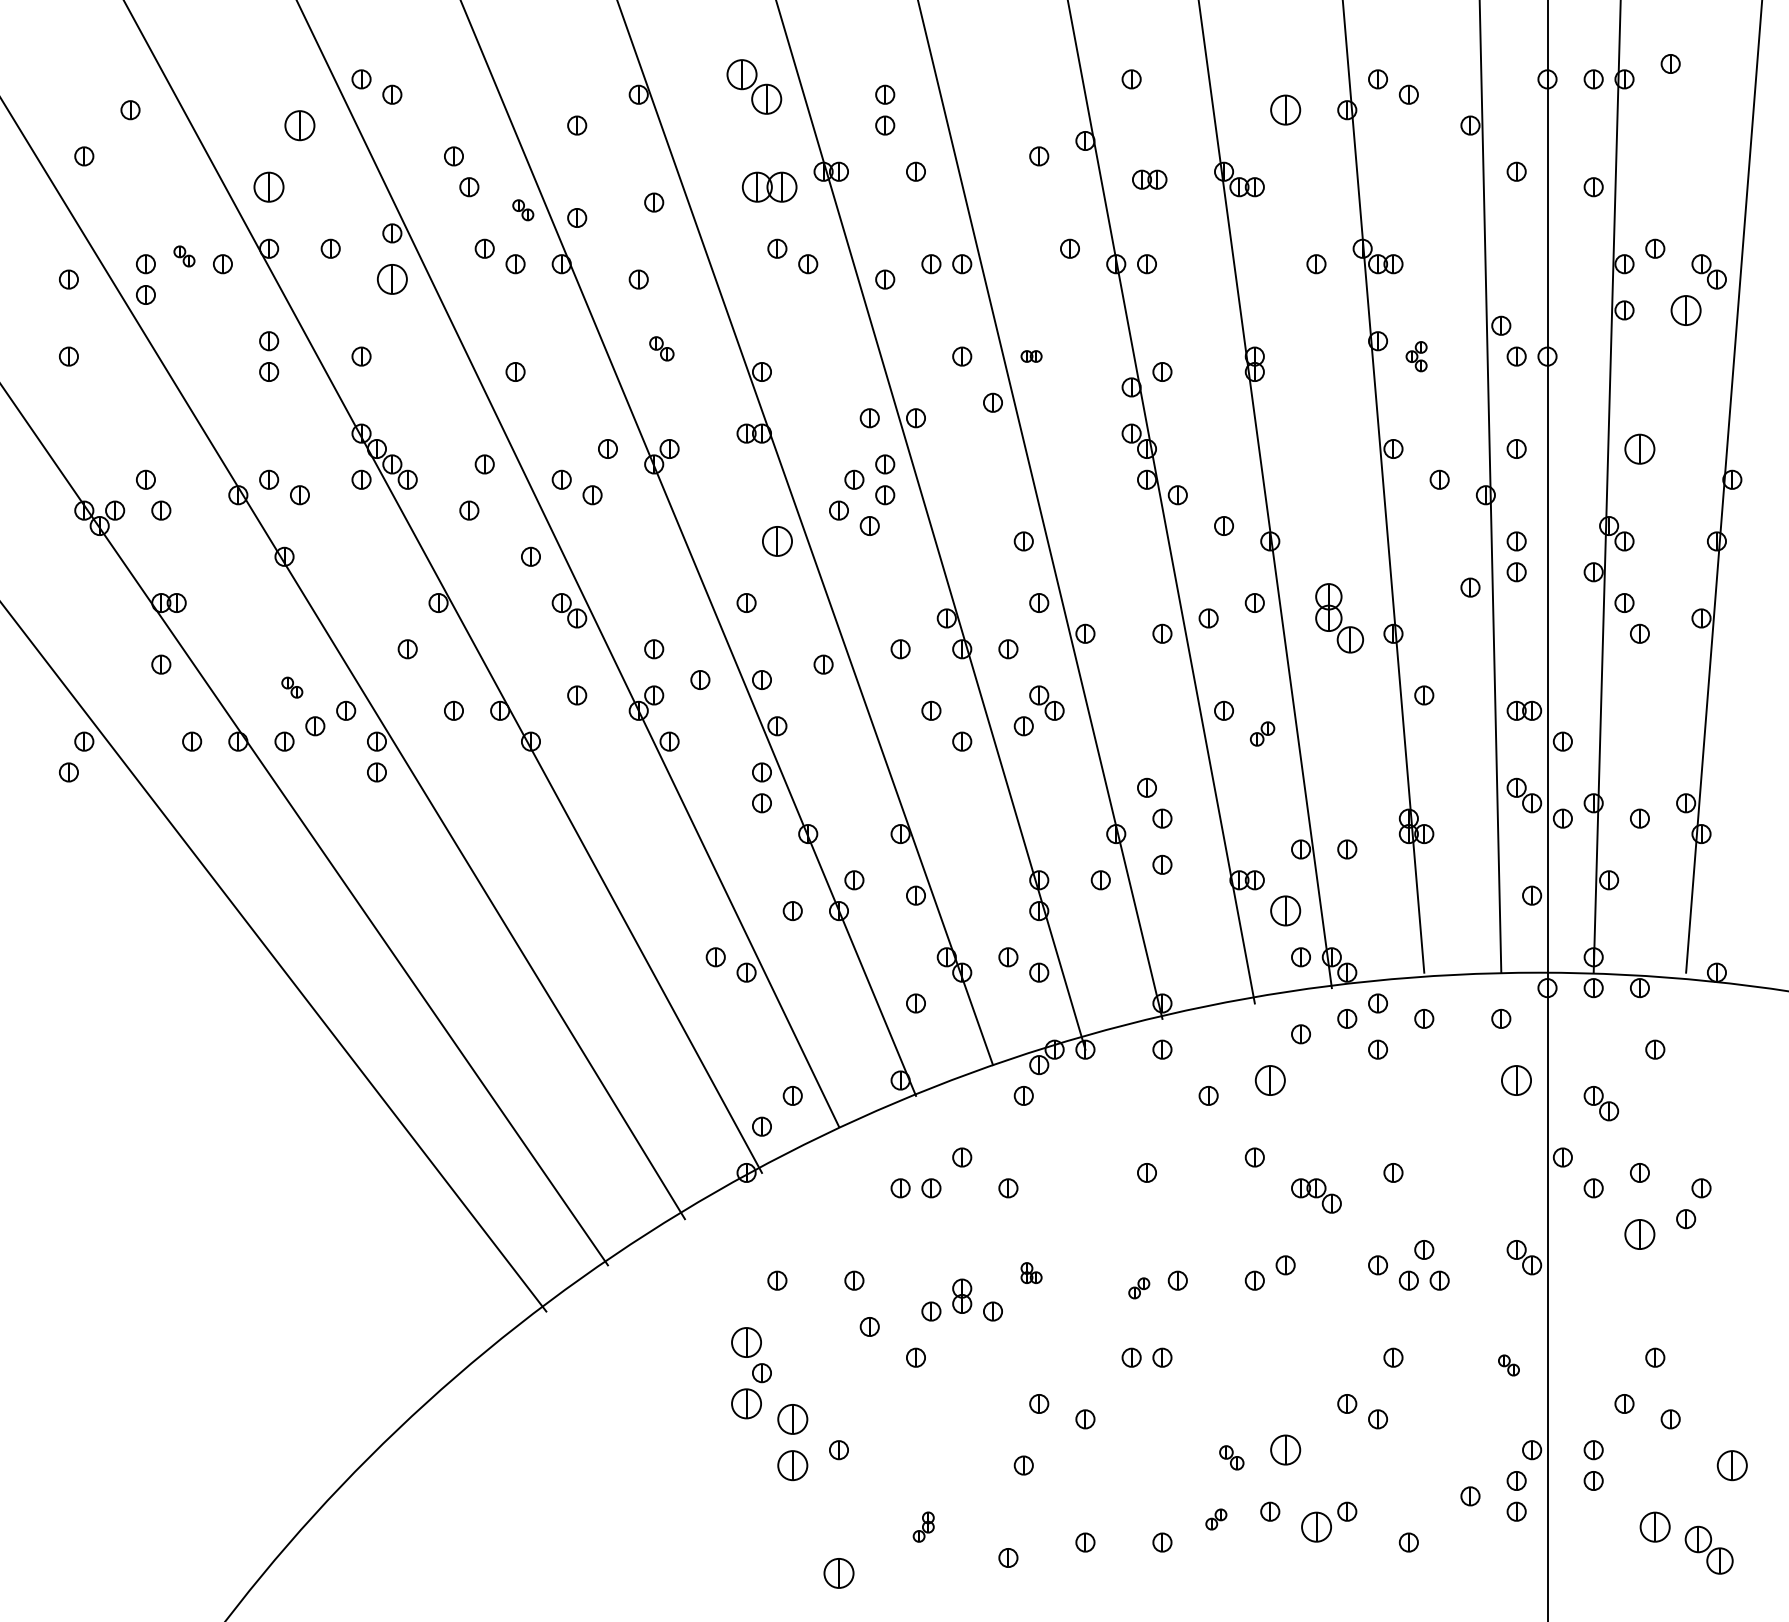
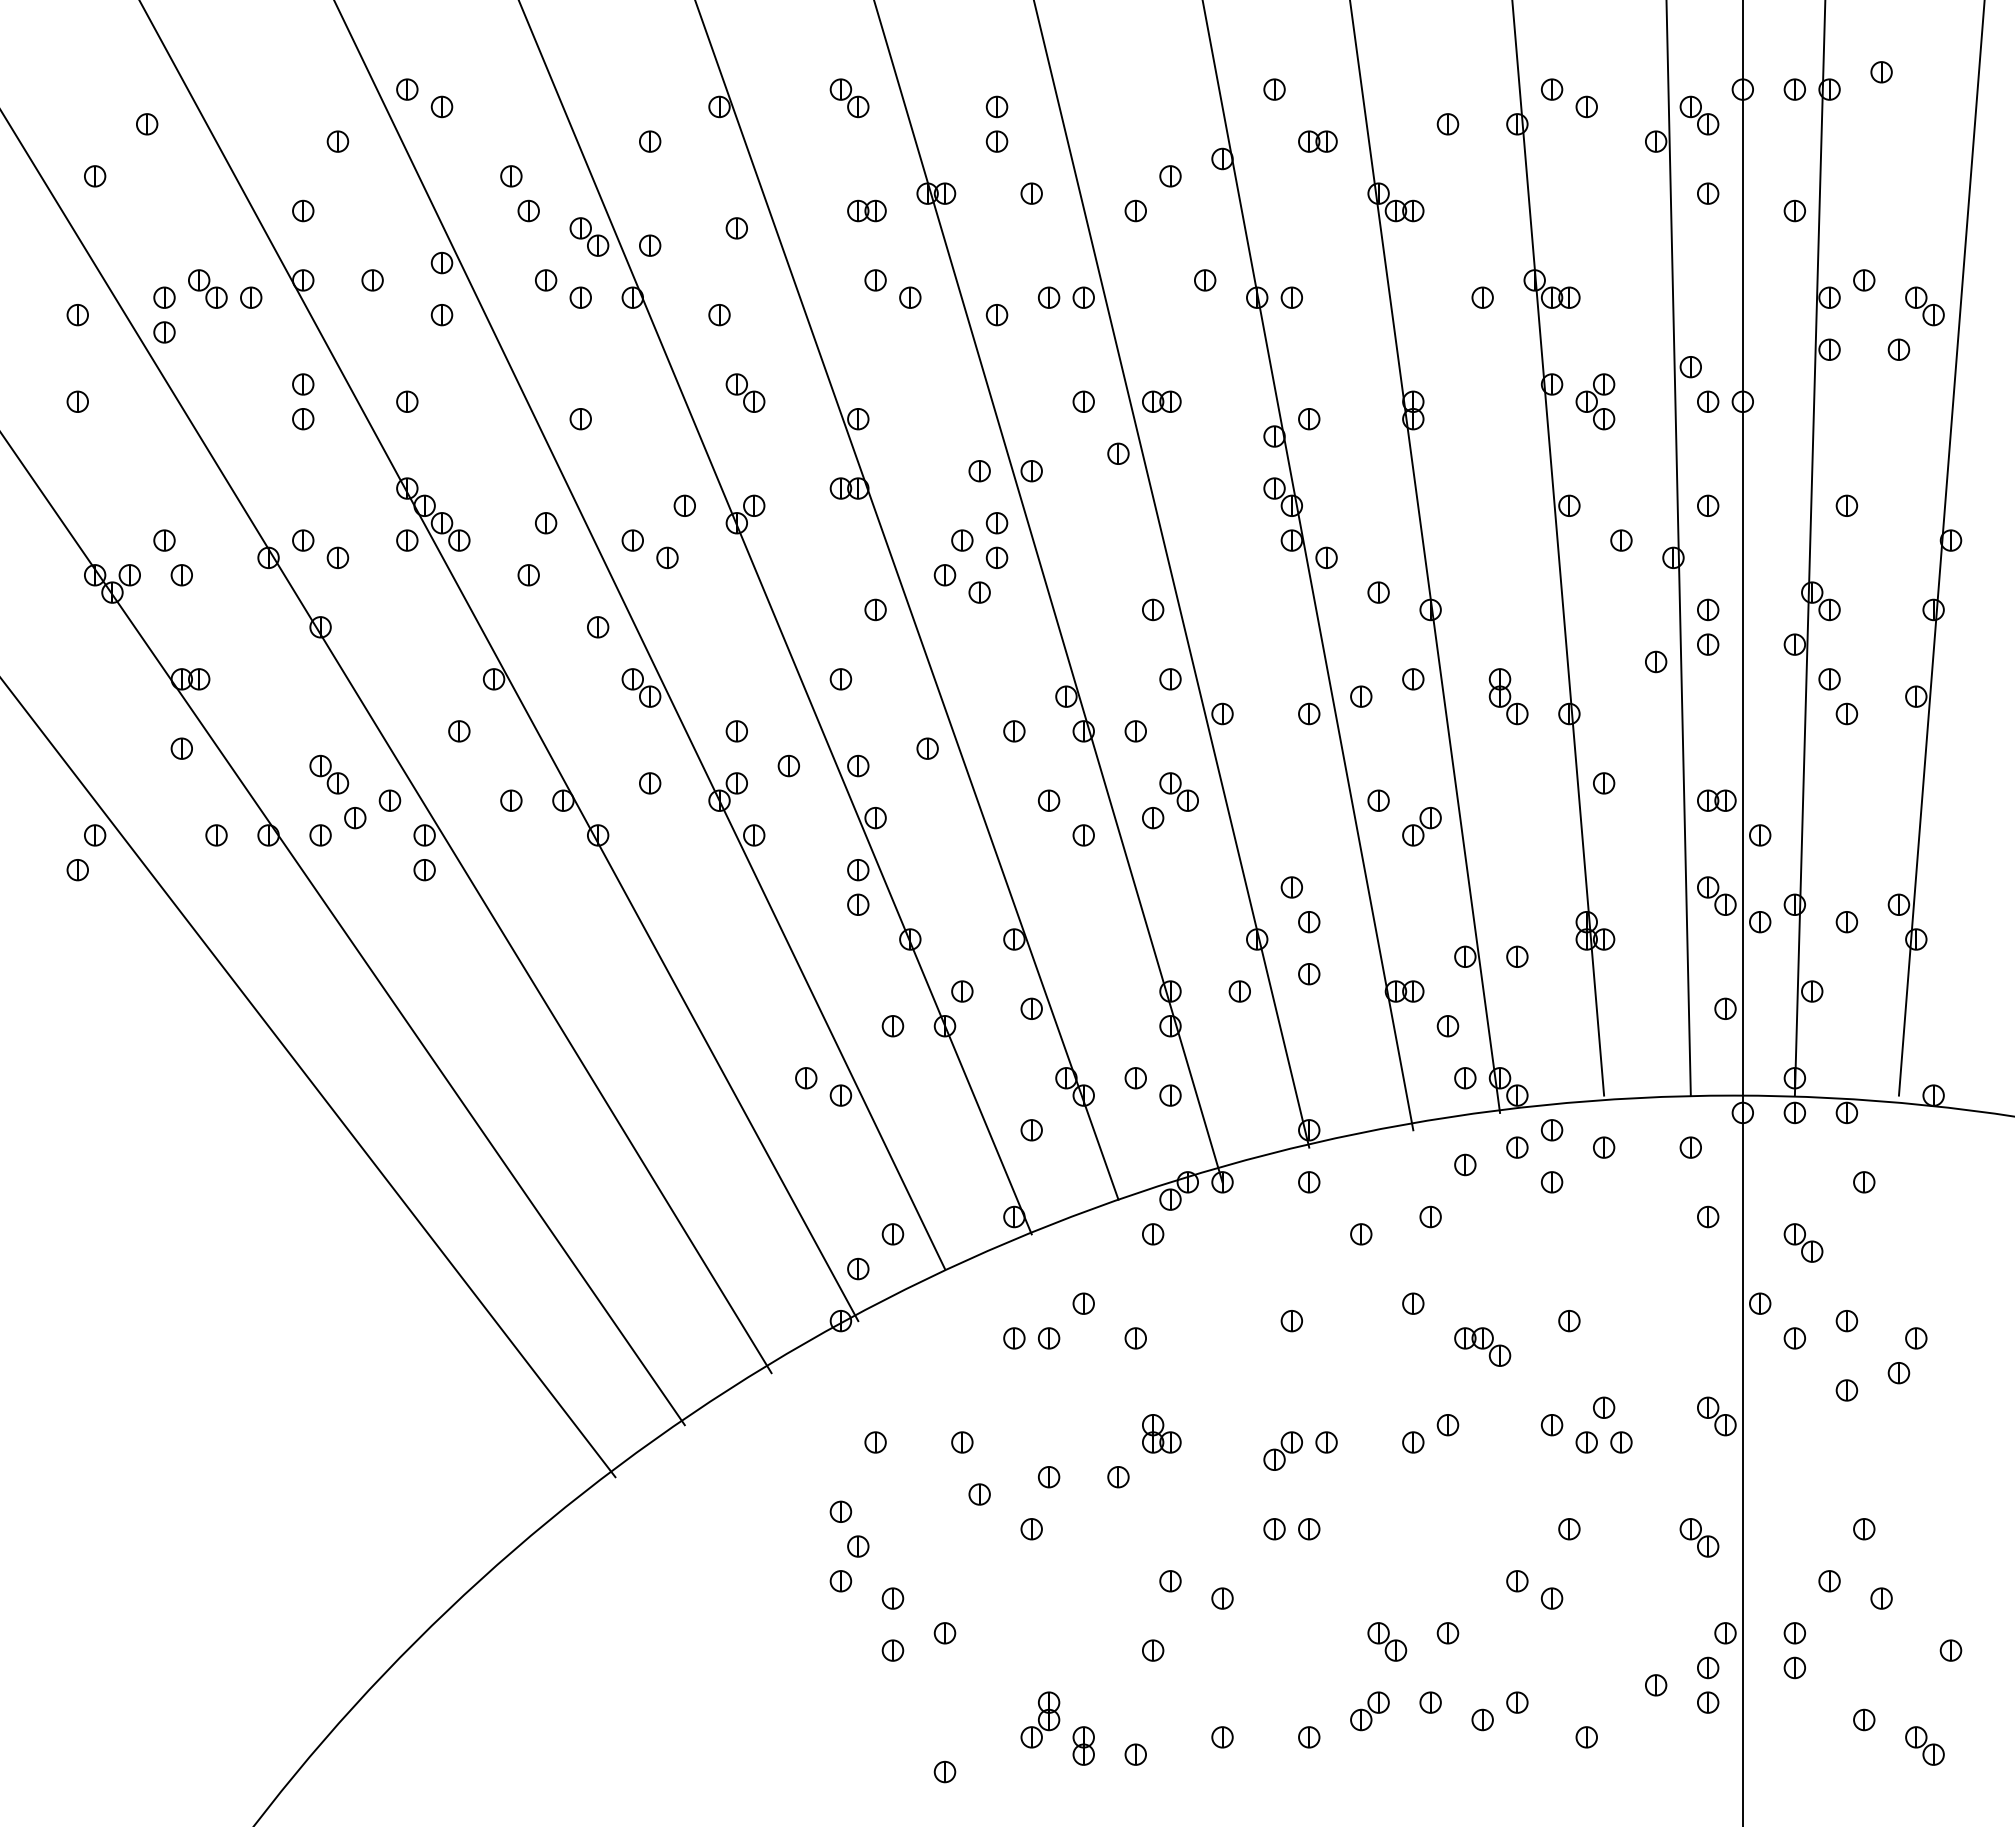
part: (754, 87) -> (849, 98), size x0.62
part: (1508, 102) -> (1699, 115), added
part: (1285, 110) -> (1447, 124), size x0.62
part: (299, 125) -> (337, 141), size x0.62
part: (1149, 179) -> (1317, 141), moved
part: (269, 186) -> (303, 210), size x0.62
part: (769, 186) -> (866, 210), size x0.62
part: (1008, 186) -> (1135, 210), added
part: (523, 209) -> (589, 236), size x1.67
part: (184, 256) -> (207, 288), size x1.67
part: (391, 279) -> (441, 315), size x0.62
part: (1685, 310) -> (1898, 349), size x0.62
part: (661, 348) -> (745, 392), size x1.43
part: (1031, 356) -> (1161, 401), size x1.67
part: (1416, 356) -> (1595, 401), size x1.67
part: (1639, 448) -> (1846, 505), size x0.62
part: (777, 541) -> (875, 609), size x0.62
part: (1339, 618) -> (1508, 696), size x0.71
part: (292, 687) -> (329, 774), size x1.67
part: (1262, 733) -> (1421, 826), size x1.43
part: (1285, 911) -> (1447, 1026), size x0.62
part: (1270, 1080) -> (1430, 1216), size x0.62
part: (1516, 1080) -> (1708, 1216), size x0.62
part: (1639, 1234) -> (1846, 1390), size x0.62
part: (1031, 1272) -> (1161, 1433), size x1.67
part: (1138, 1287) -> (1282, 1450), size x1.67
part: (961, 1295) -> (1083, 1745), moved
part: (746, 1342) -> (840, 1511), size x0.62
part: (1508, 1365) -> (1699, 1537), size x1.67
part: (746, 1404) -> (840, 1581), size x0.62
part: (792, 1419) -> (892, 1598), size x0.62
part: (1285, 1450) -> (1447, 1633), size x0.62
part: (1231, 1457) -> (1387, 1641), size x1.43
part: (792, 1465) -> (892, 1650), size x0.62
part: (1731, 1465) -> (1950, 1650), size x0.62
part: (1215, 1519) -> (1369, 1711), size x1.67
part: (923, 1526) -> (1040, 1719), size x1.67
part: (1316, 1526) -> (1482, 1719), size x0.62
part: (1655, 1526) -> (1864, 1719), size x0.62
part: (1708, 1549) -> (1924, 1745), size x0.71
part: (838, 1572) -> (944, 1771), size x0.62

